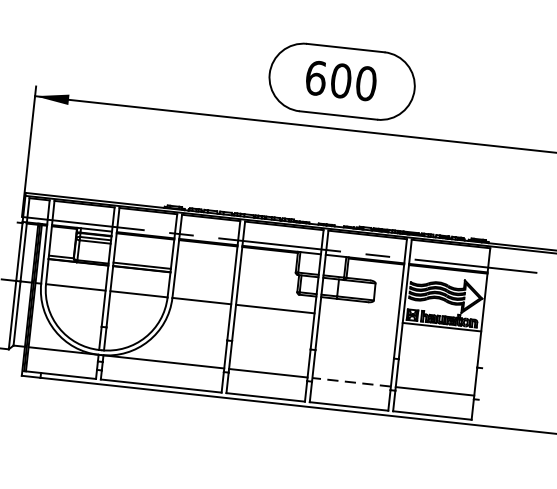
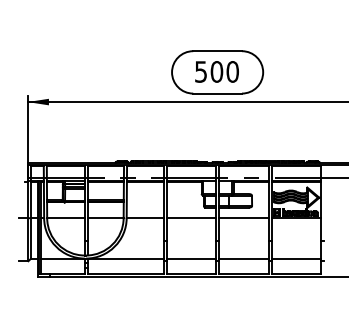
text: (316, 77) -> (201, 71), 600 -> 500
line: (358, 318) -> (243, 218), added
line: (351, 382) -> (243, 258), dashed -> solid

